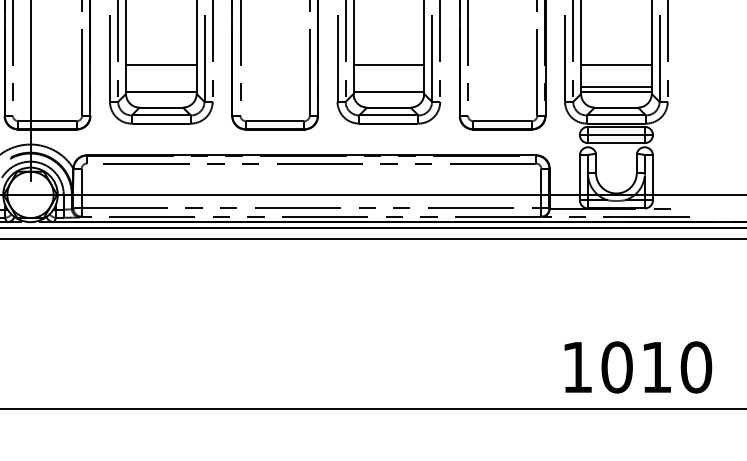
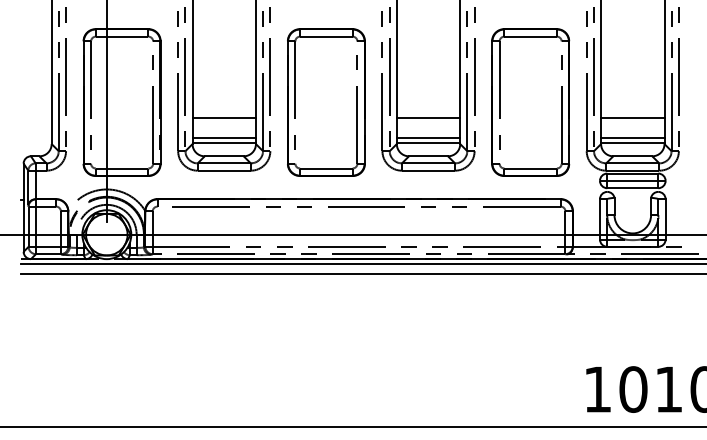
line: (160, 87) -> (223, 138), added
line: (388, 87) -> (428, 138), added

